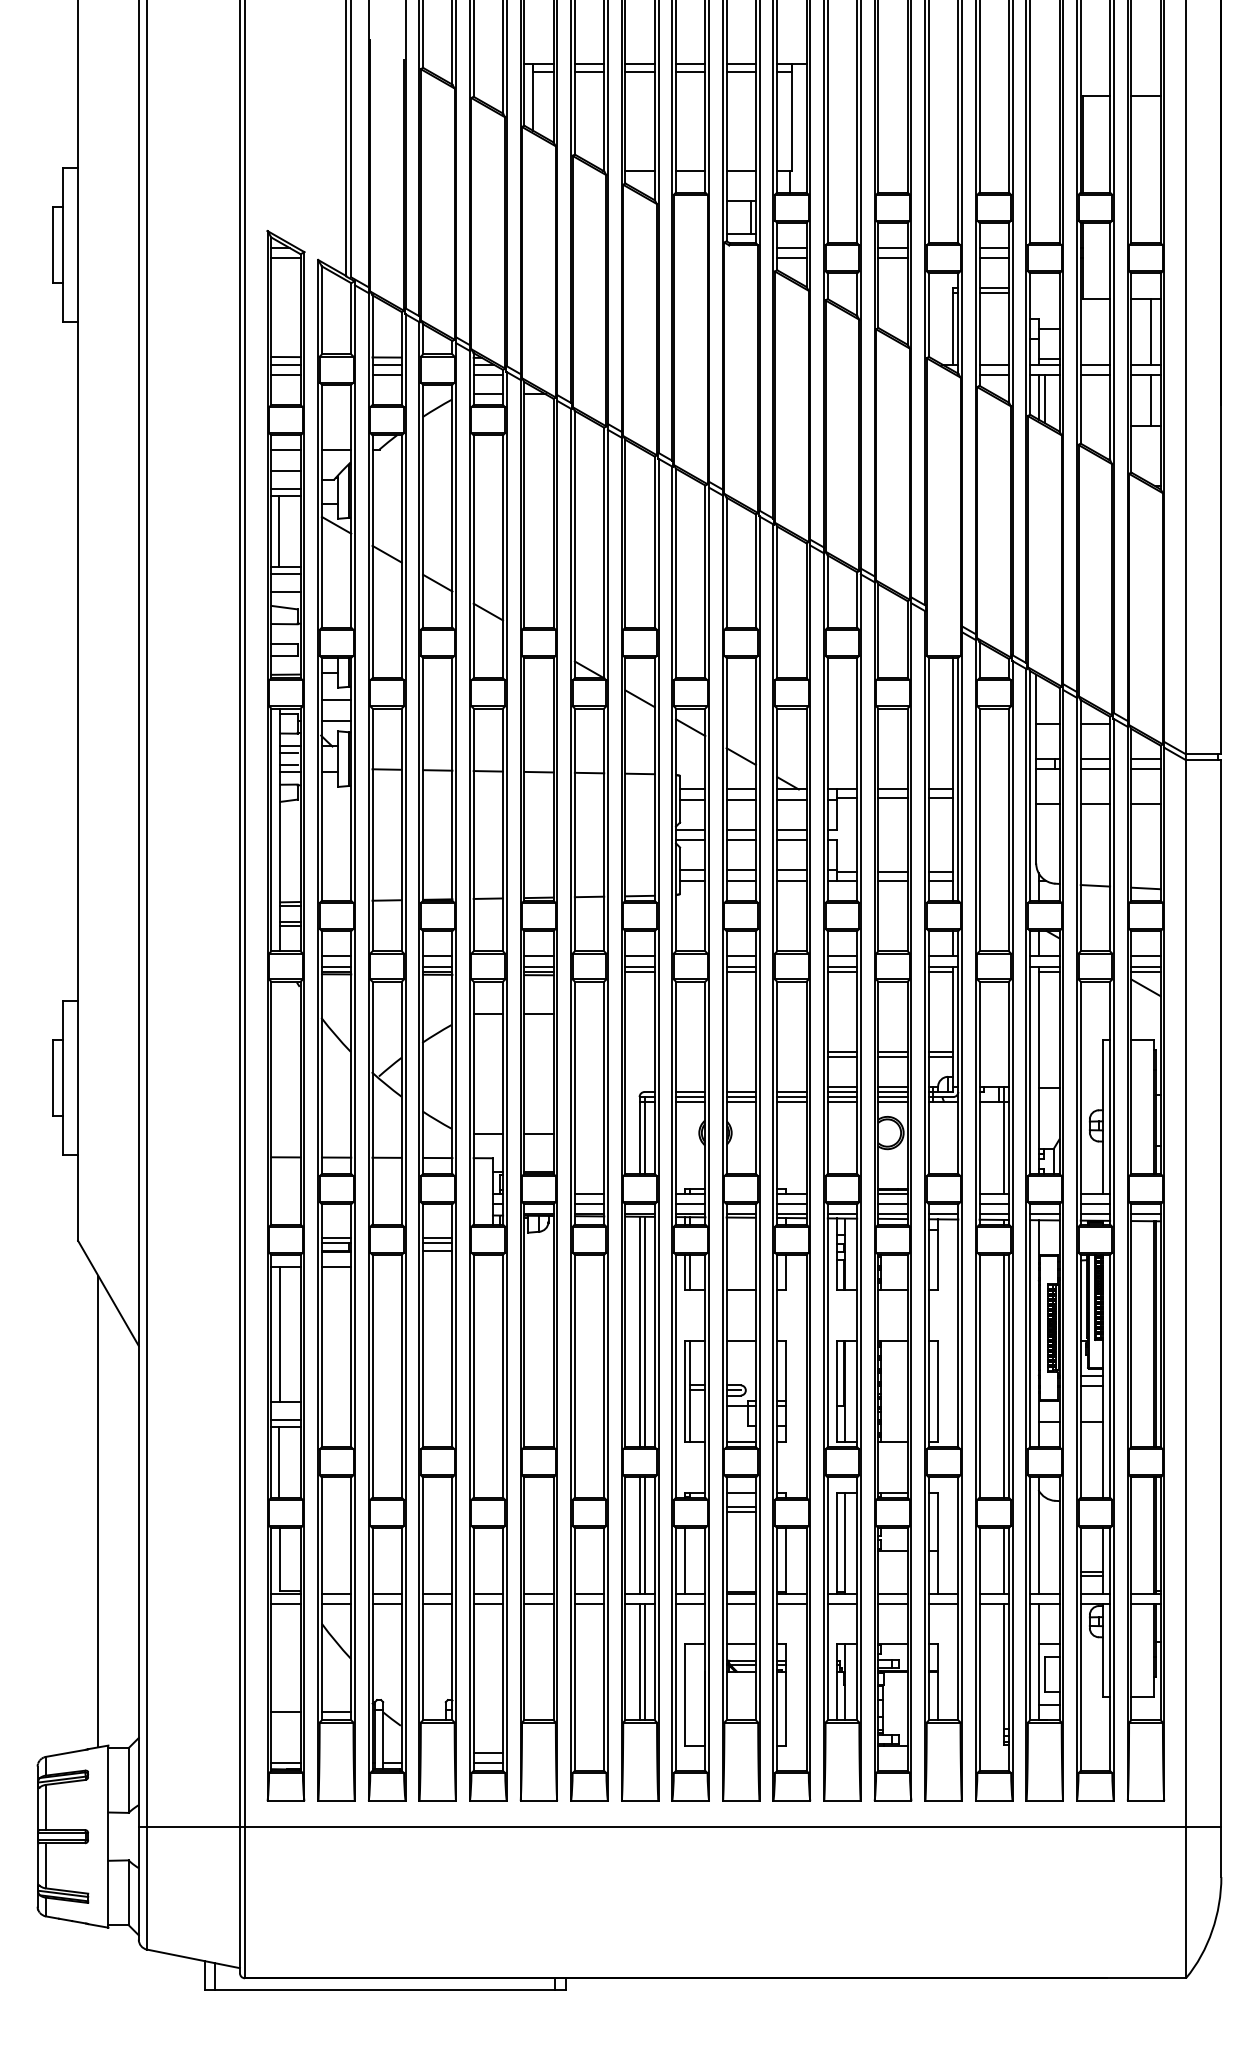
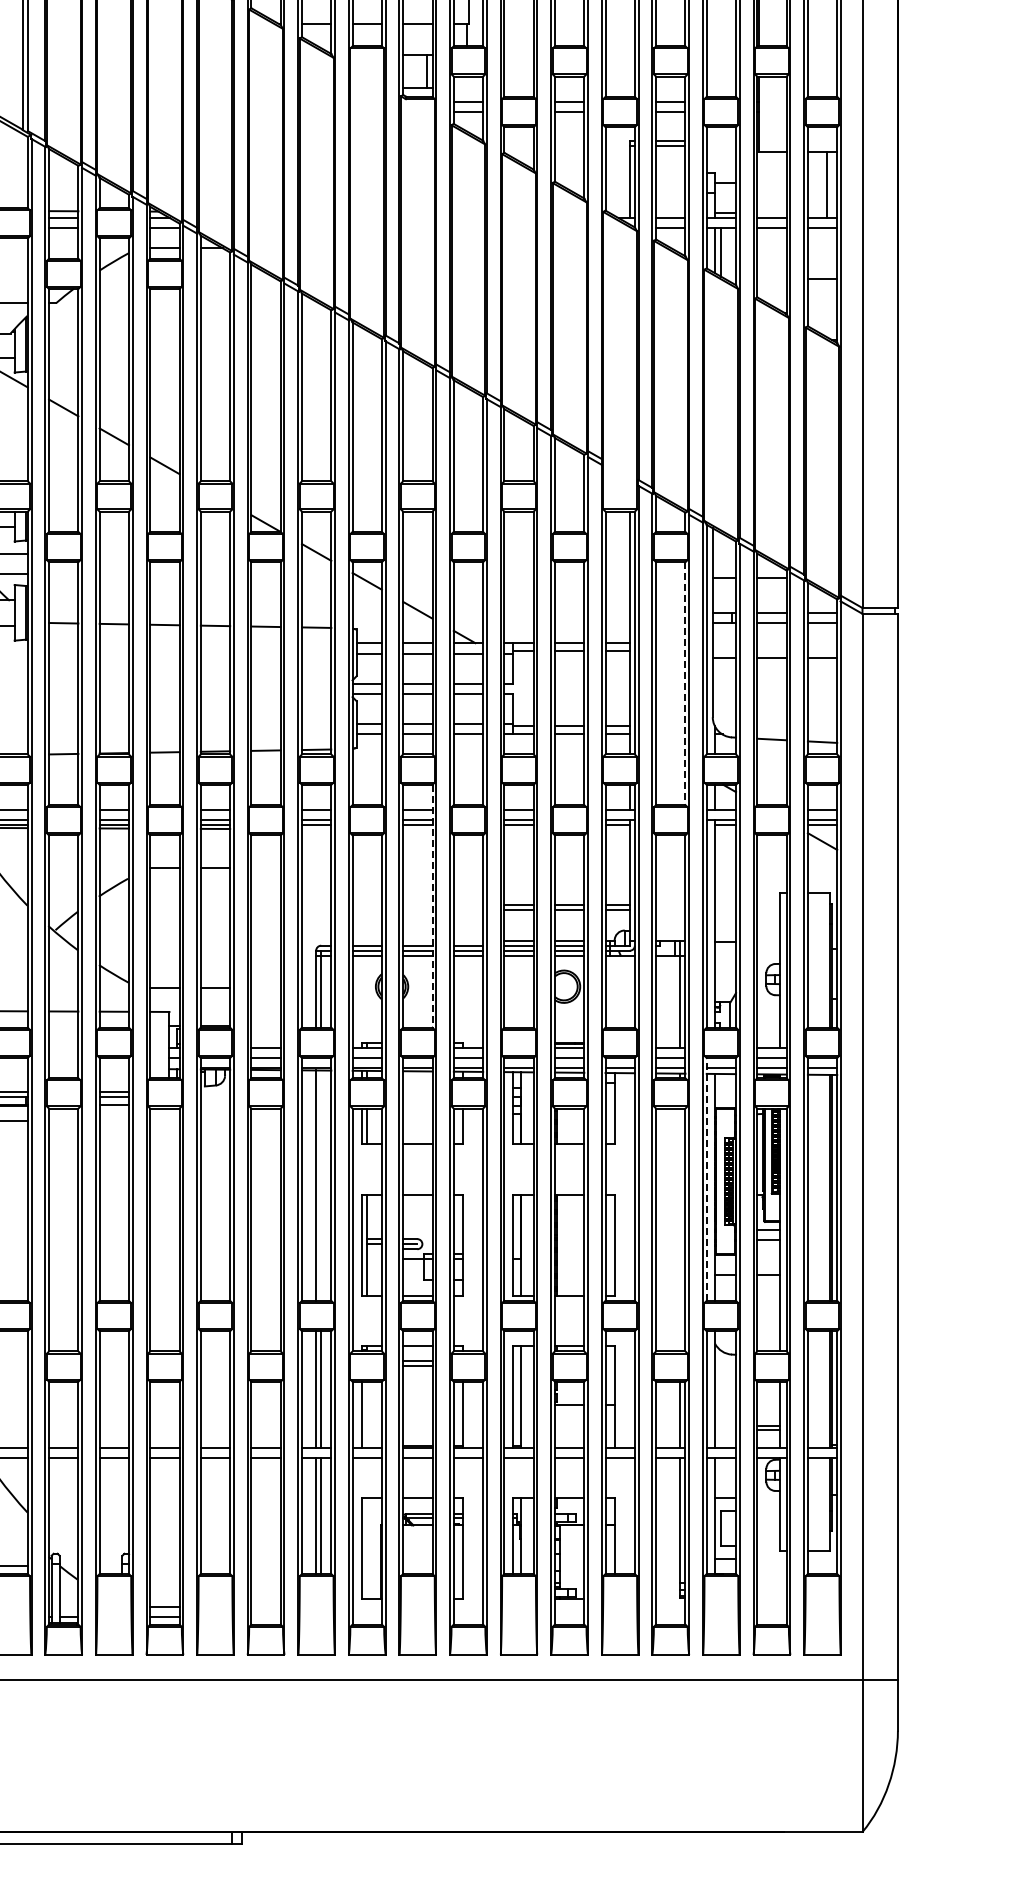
line: (1150, 399) -> (827, 253), removed
line: (1008, 830) -> (685, 684), solid -> dashed
line: (755, 1053) -> (432, 907), solid -> dashed
line: (1030, 1325) -> (707, 1179), solid -> dashed
line: (644, 1331) -> (321, 1185), removed
line: (1003, 1375) -> (680, 1229), removed

